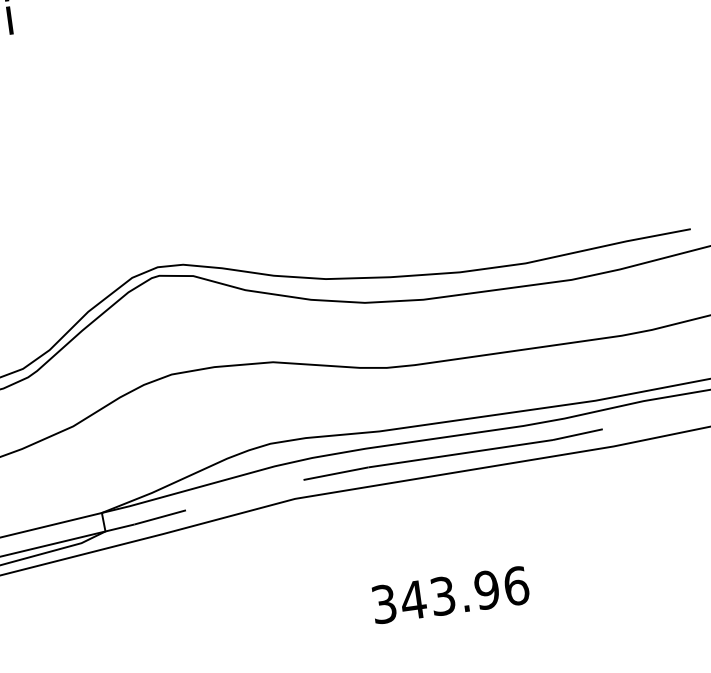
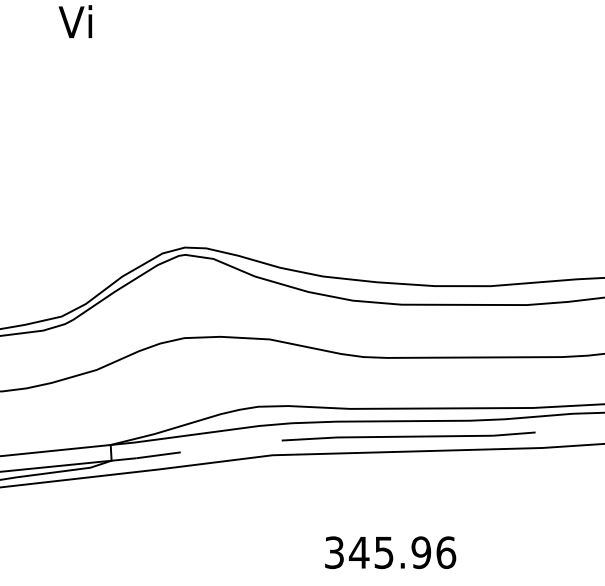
text: (443, 595) -> (384, 552), 343.96 -> 345.96

